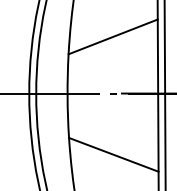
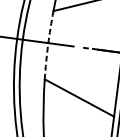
arc: (67, 96) -> (48, 45), solid -> dashed

